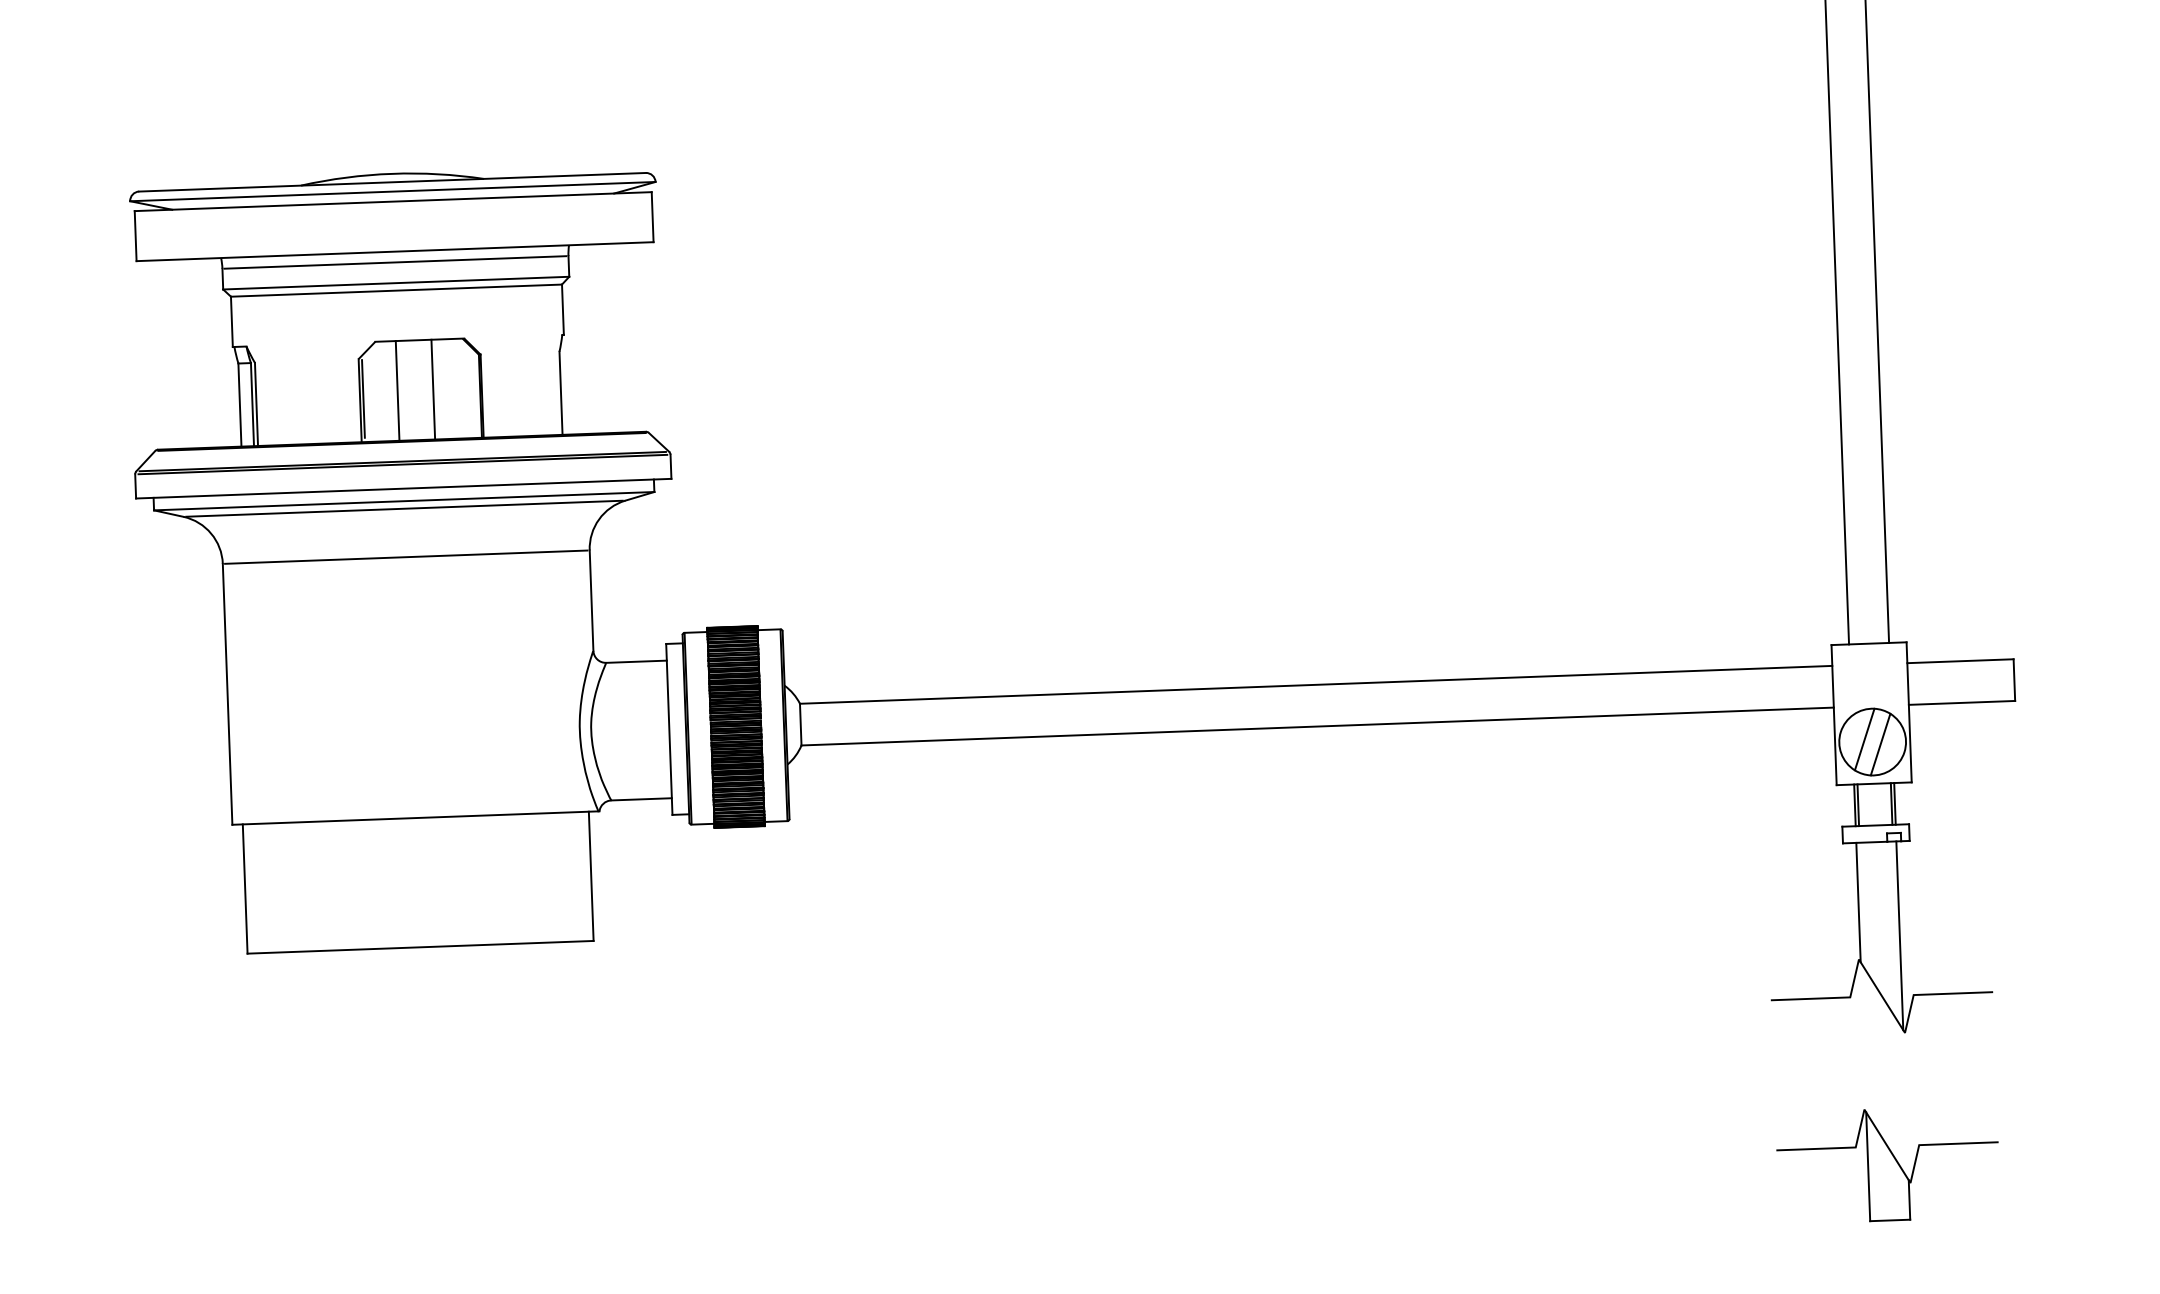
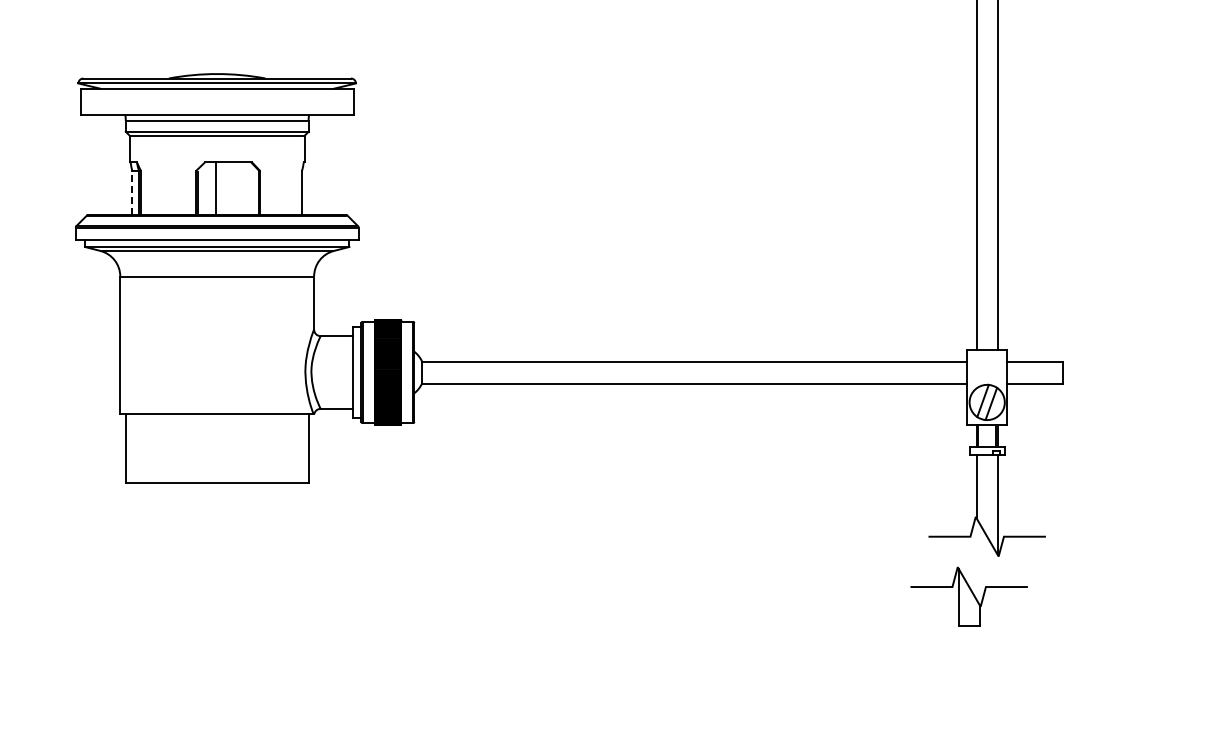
line: (432, 389) -> (234, 188), removed
line: (240, 405) -> (132, 193), solid -> dashed
part: (1886, 1164) -> (968, 596), moved

